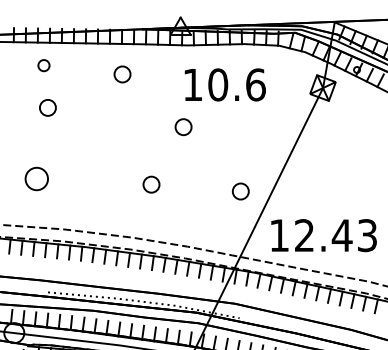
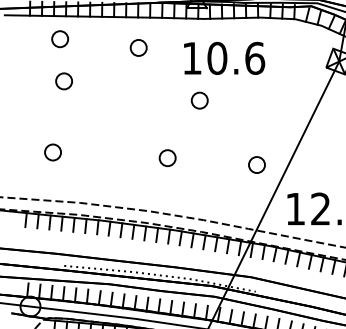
part: (43, 65) -> (59, 39), size x1.43
text: (224, 84) -> (223, 58), moved
part: (36, 178) -> (52, 152), size x0.71

